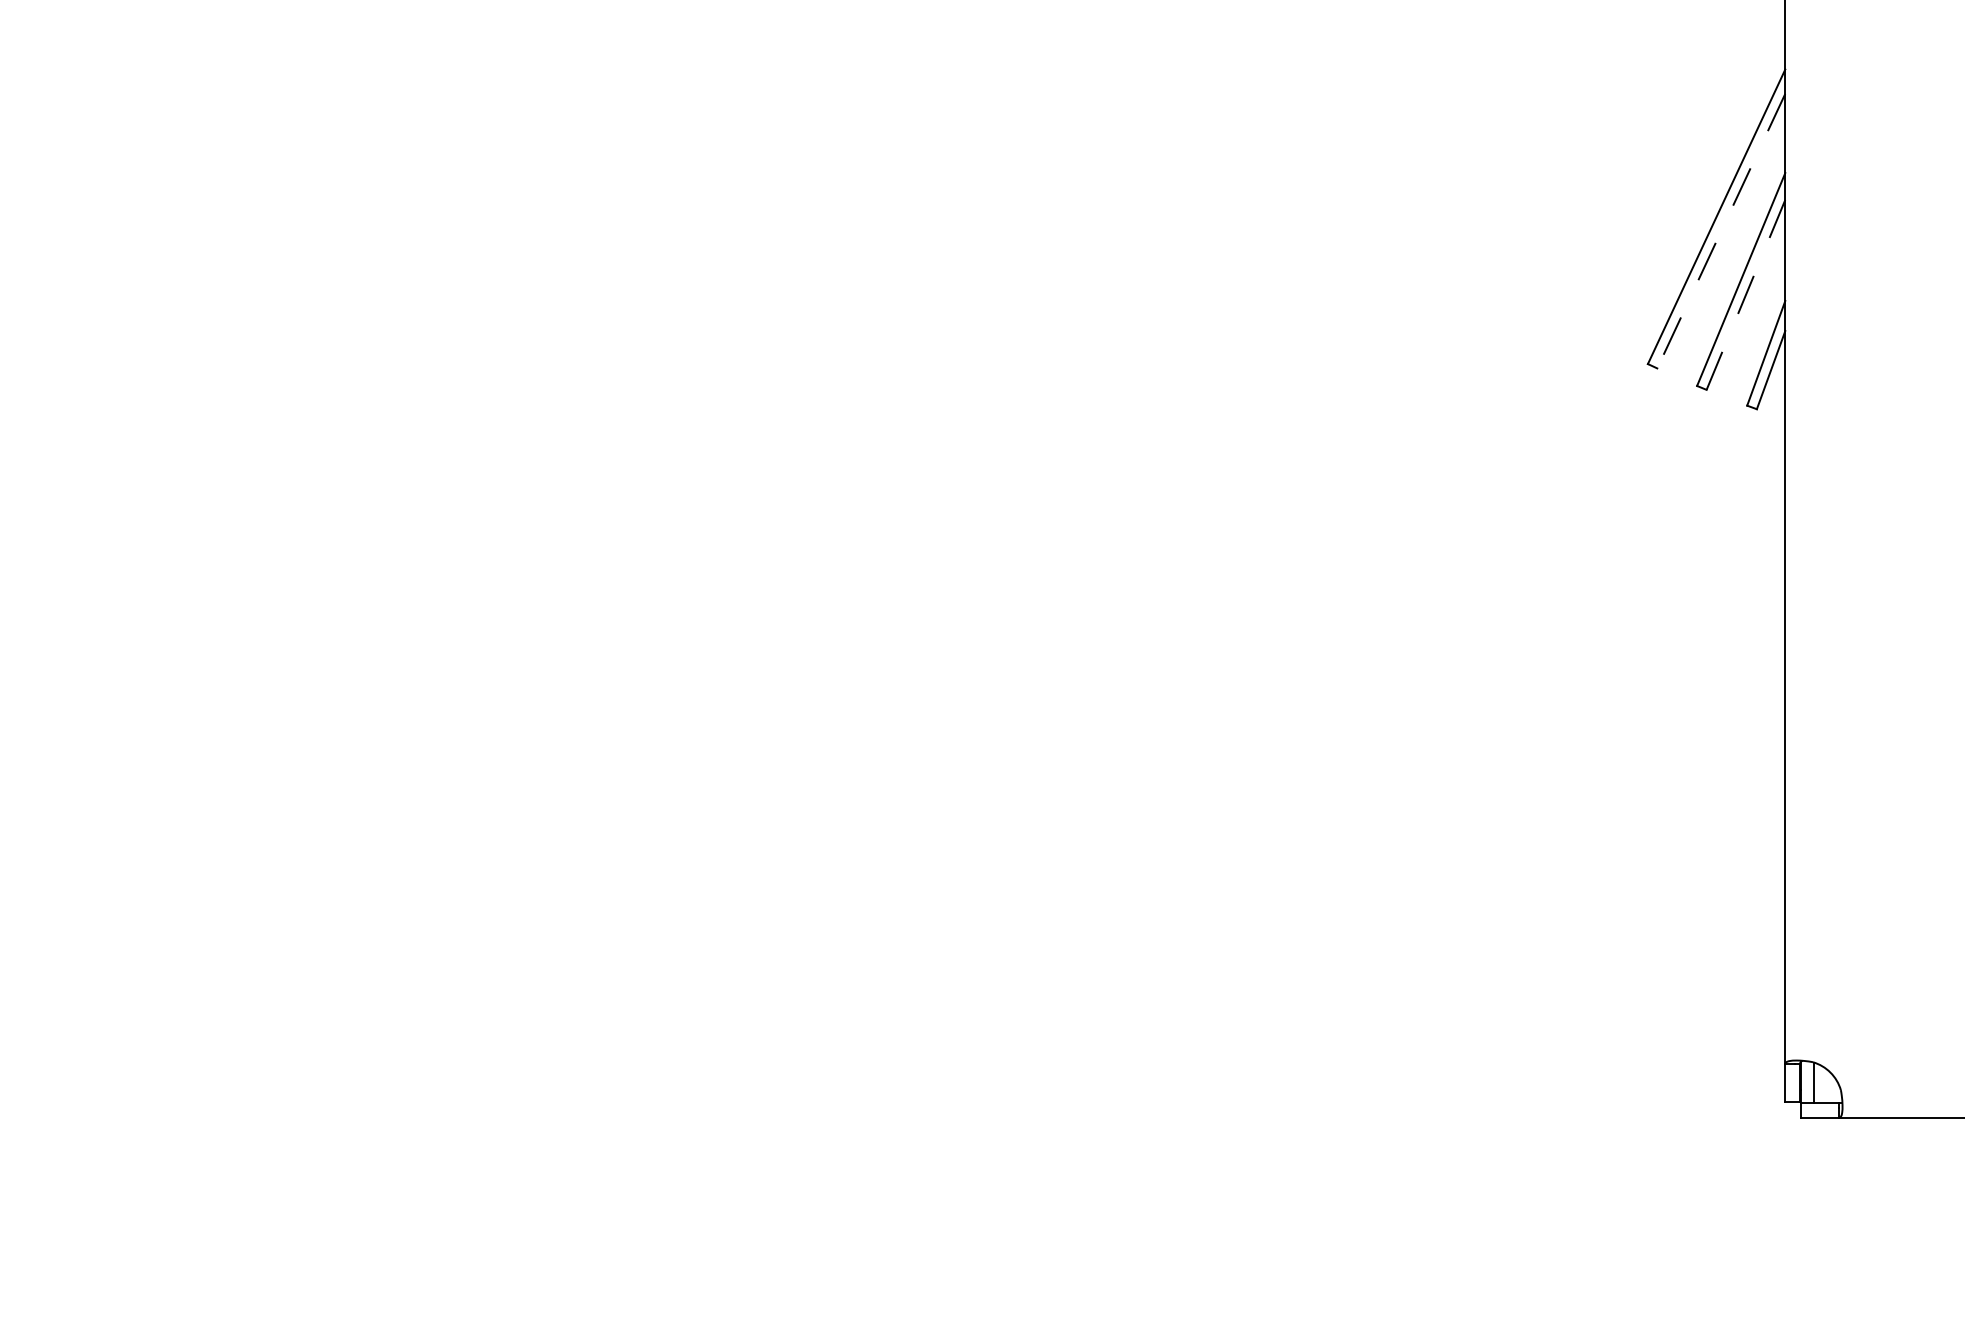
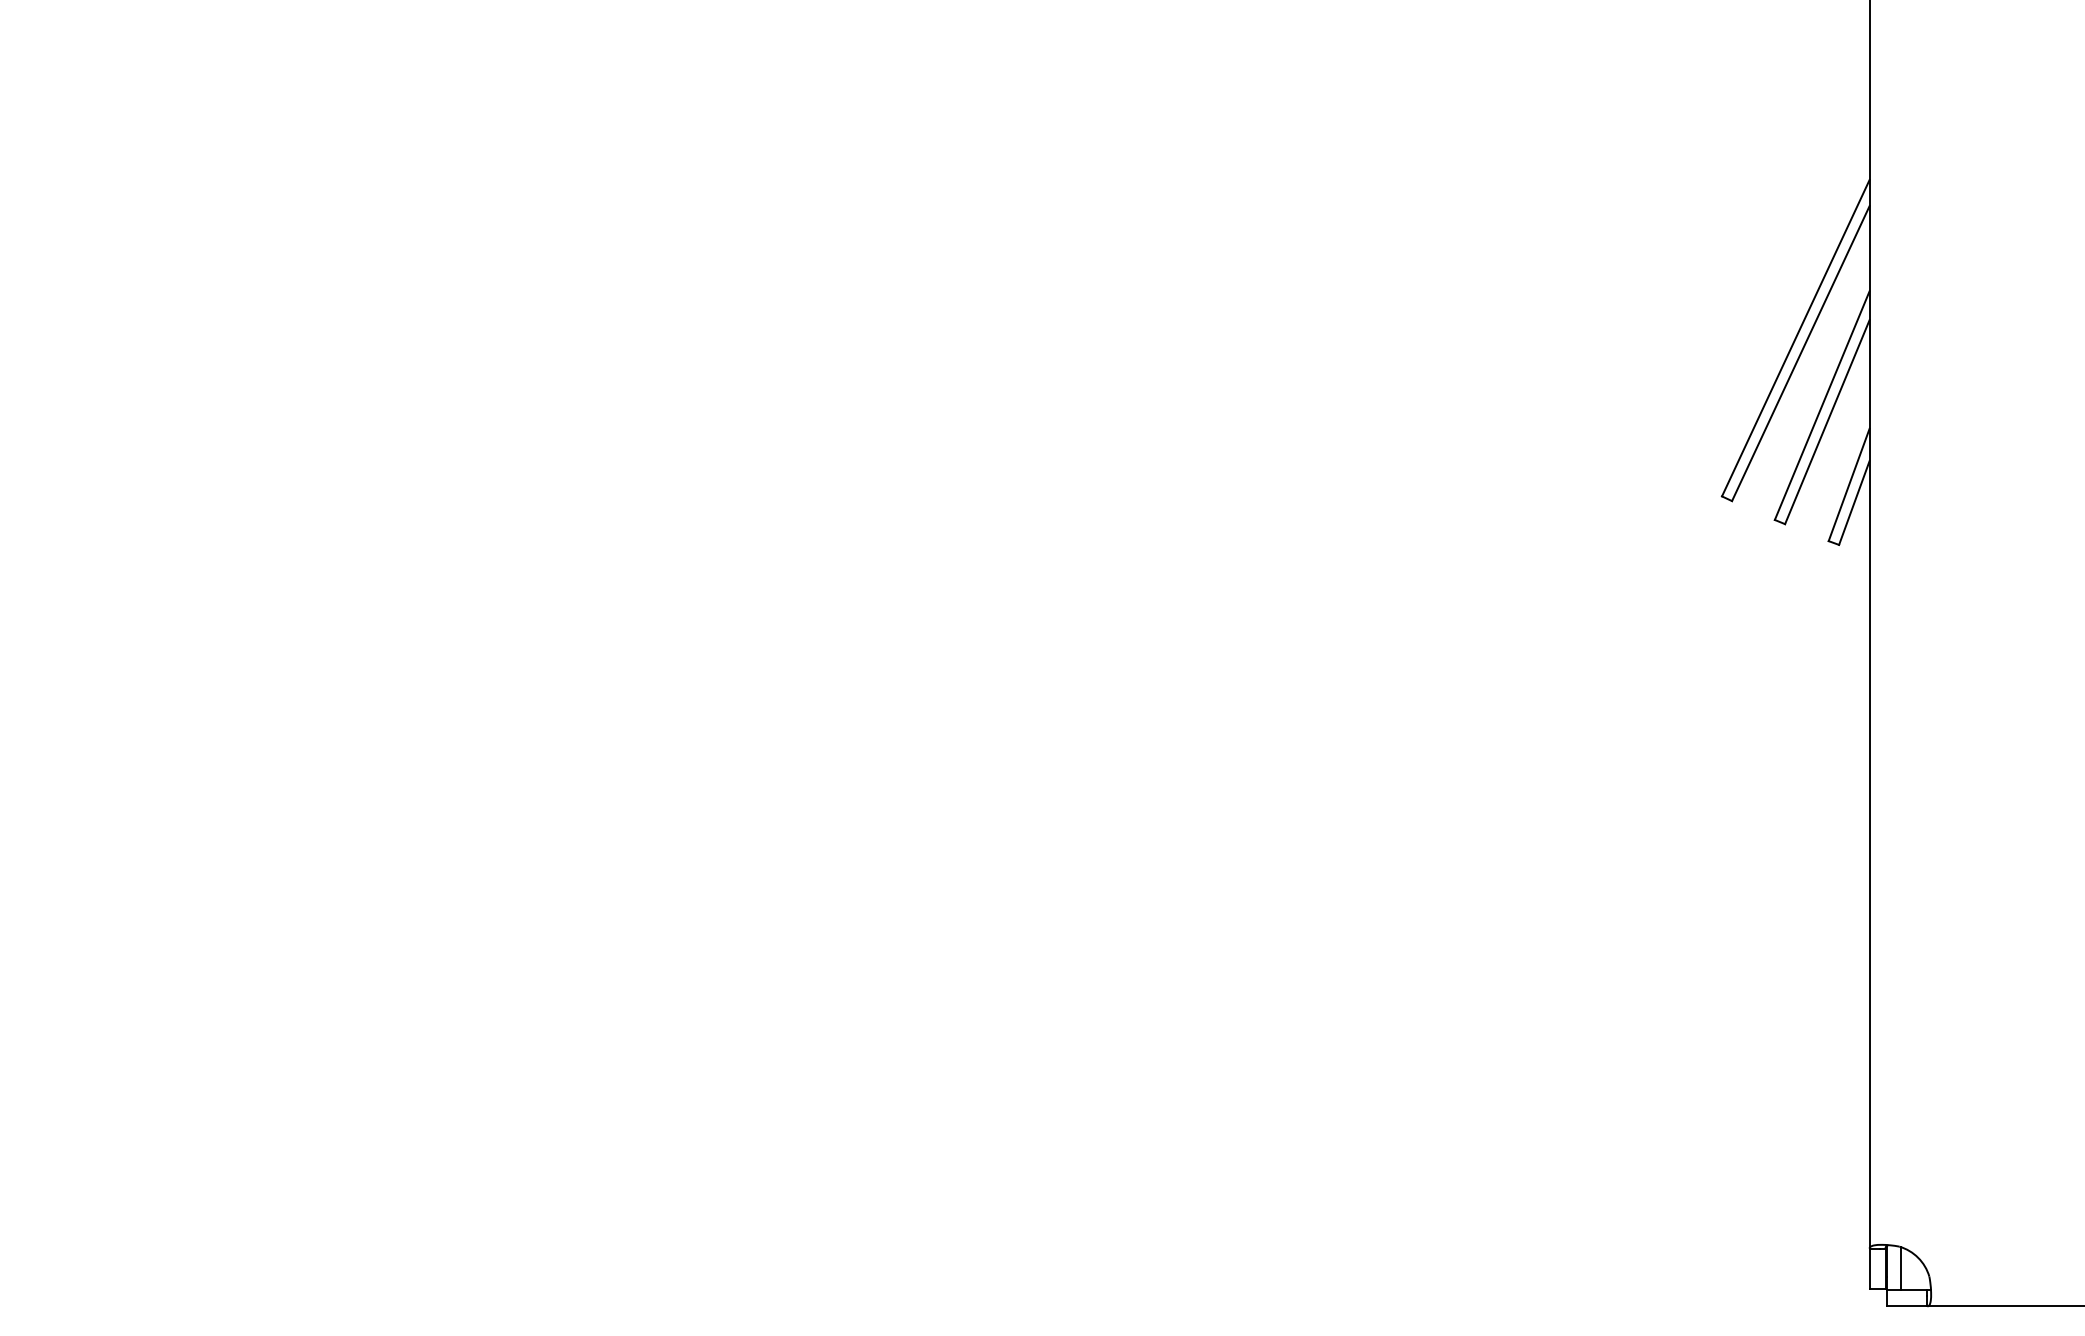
line: (1721, 231) -> (1801, 353), dashed -> solid
line: (1745, 294) -> (1826, 421), dashed -> solid

